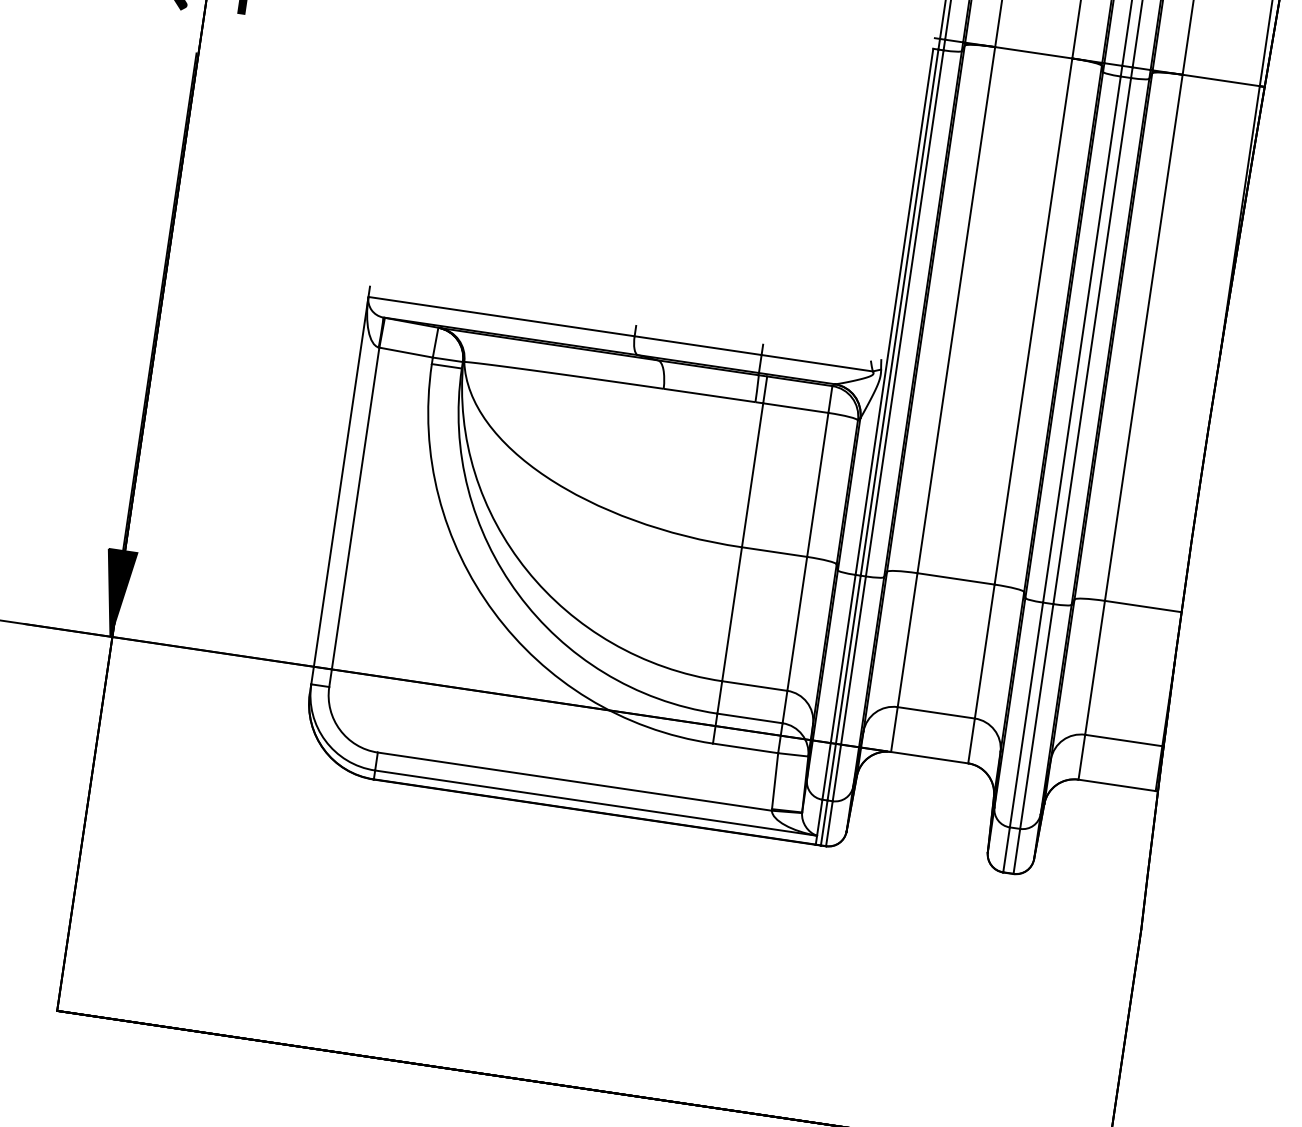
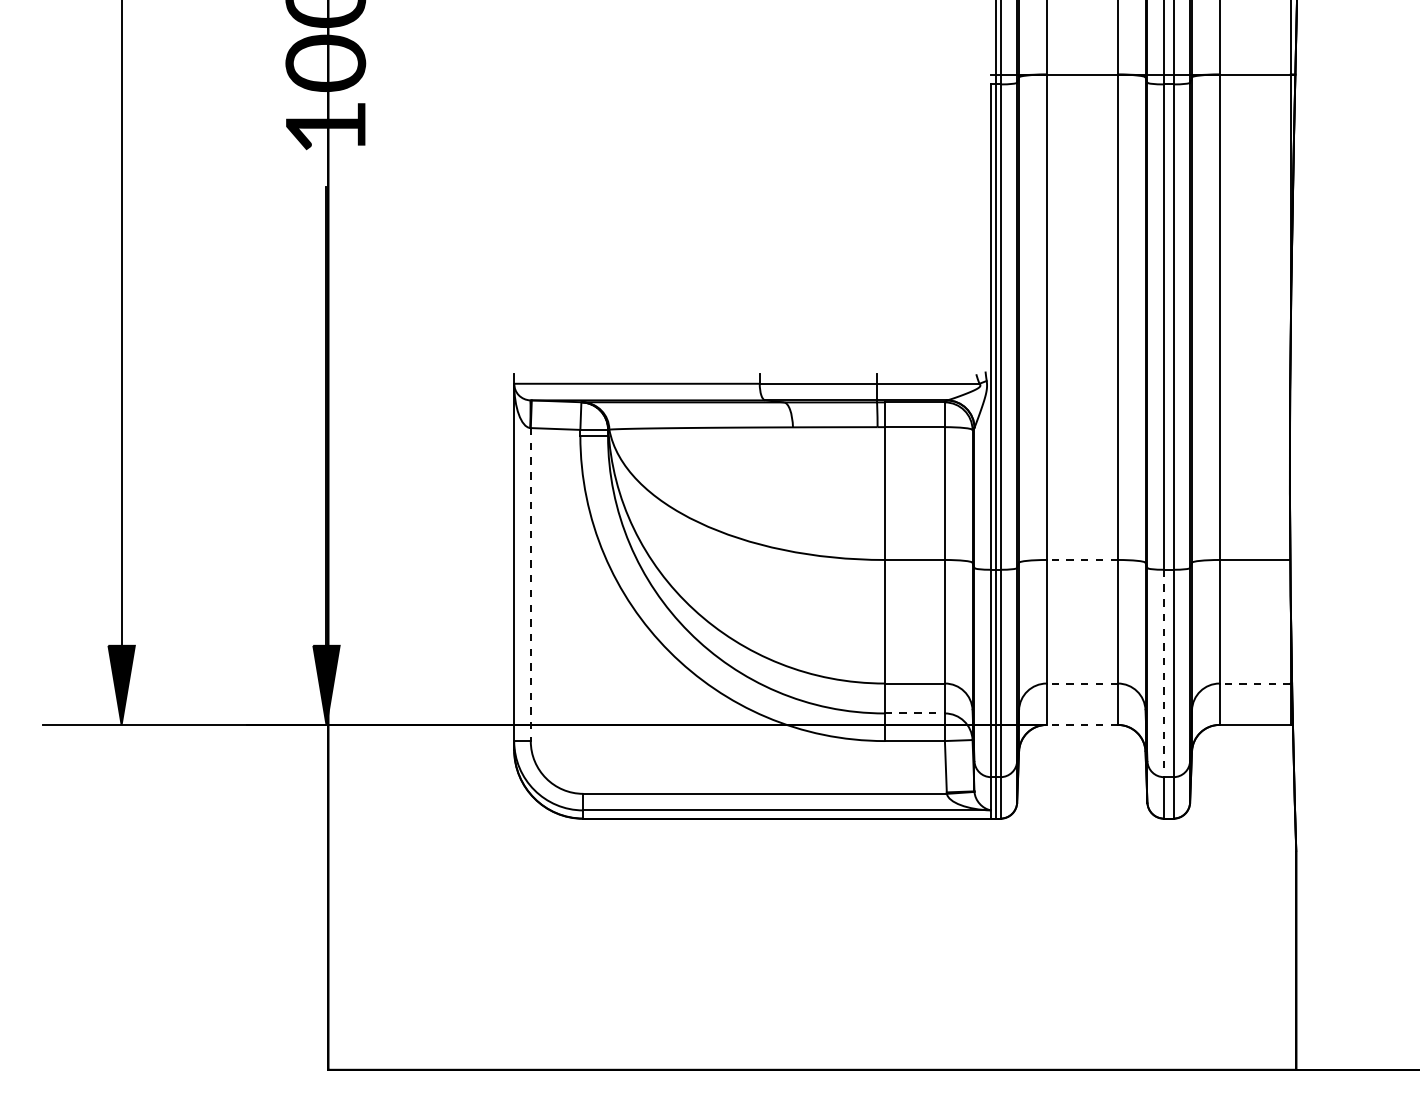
line: (354, 517) -> (530, 584), solid -> dashed
line: (956, 578) -> (1082, 559), solid -> dashed
line: (936, 712) -> (1082, 683), solid -> dashed
line: (1027, 715) -> (1164, 673), solid -> dashed
line: (750, 718) -> (915, 713), solid -> dashed
line: (1124, 740) -> (1255, 683), solid -> dashed
line: (929, 757) -> (1082, 724), solid -> dashed

